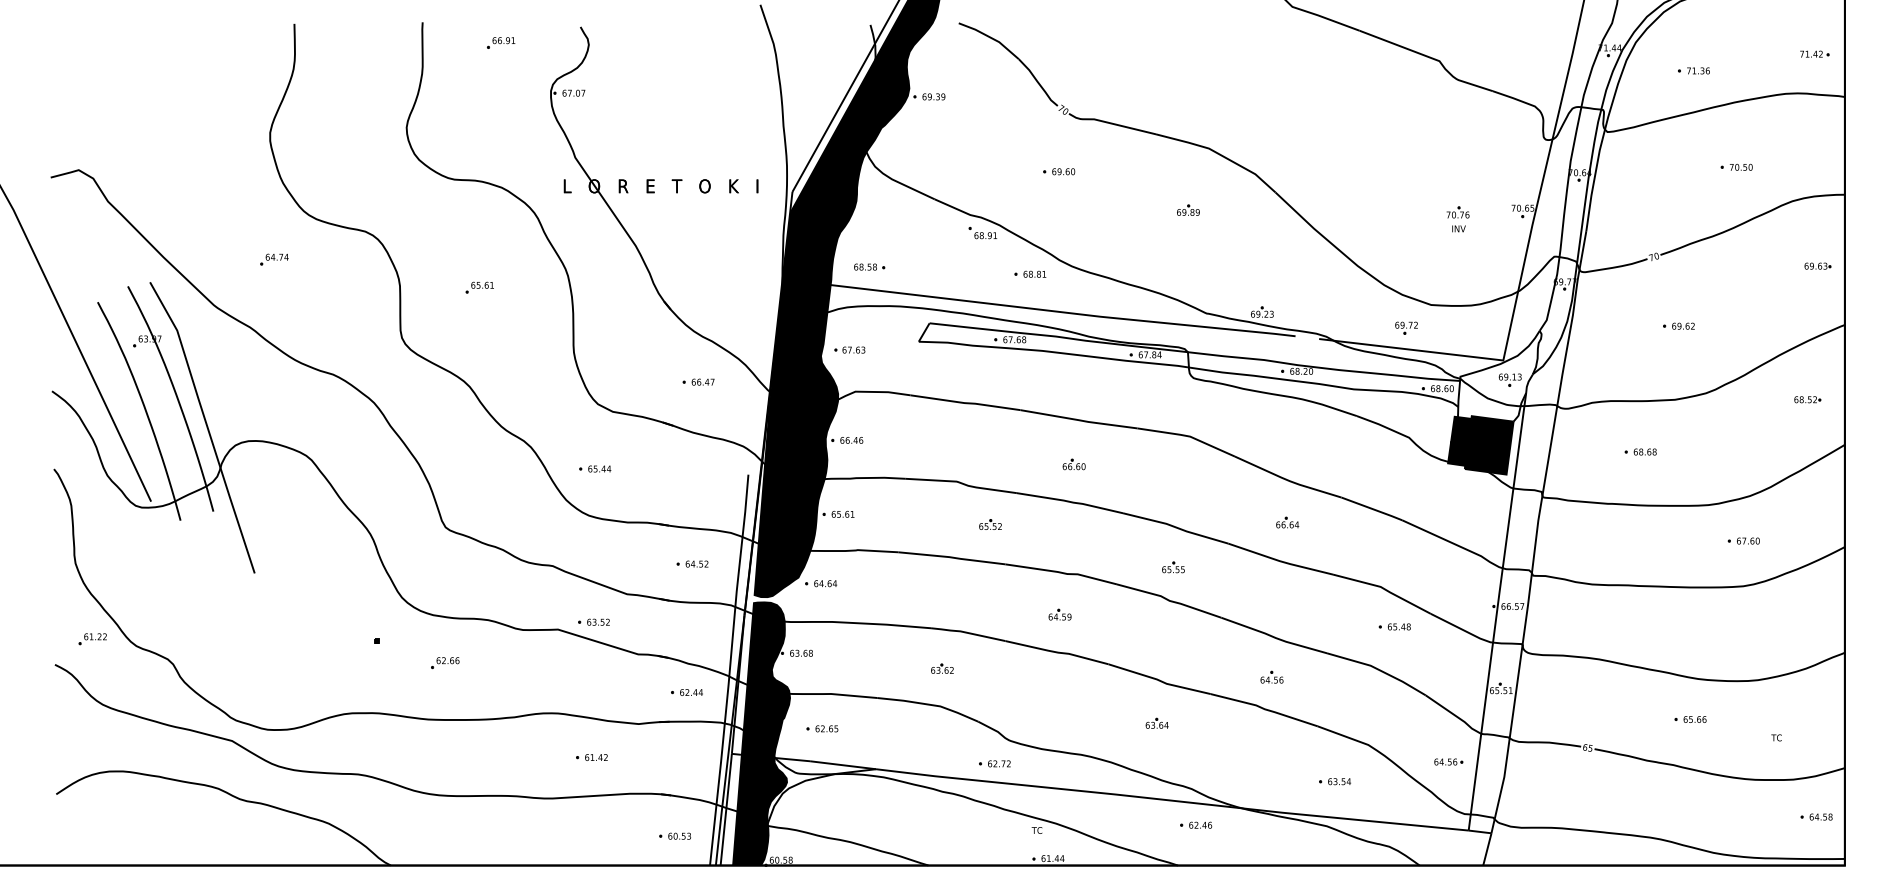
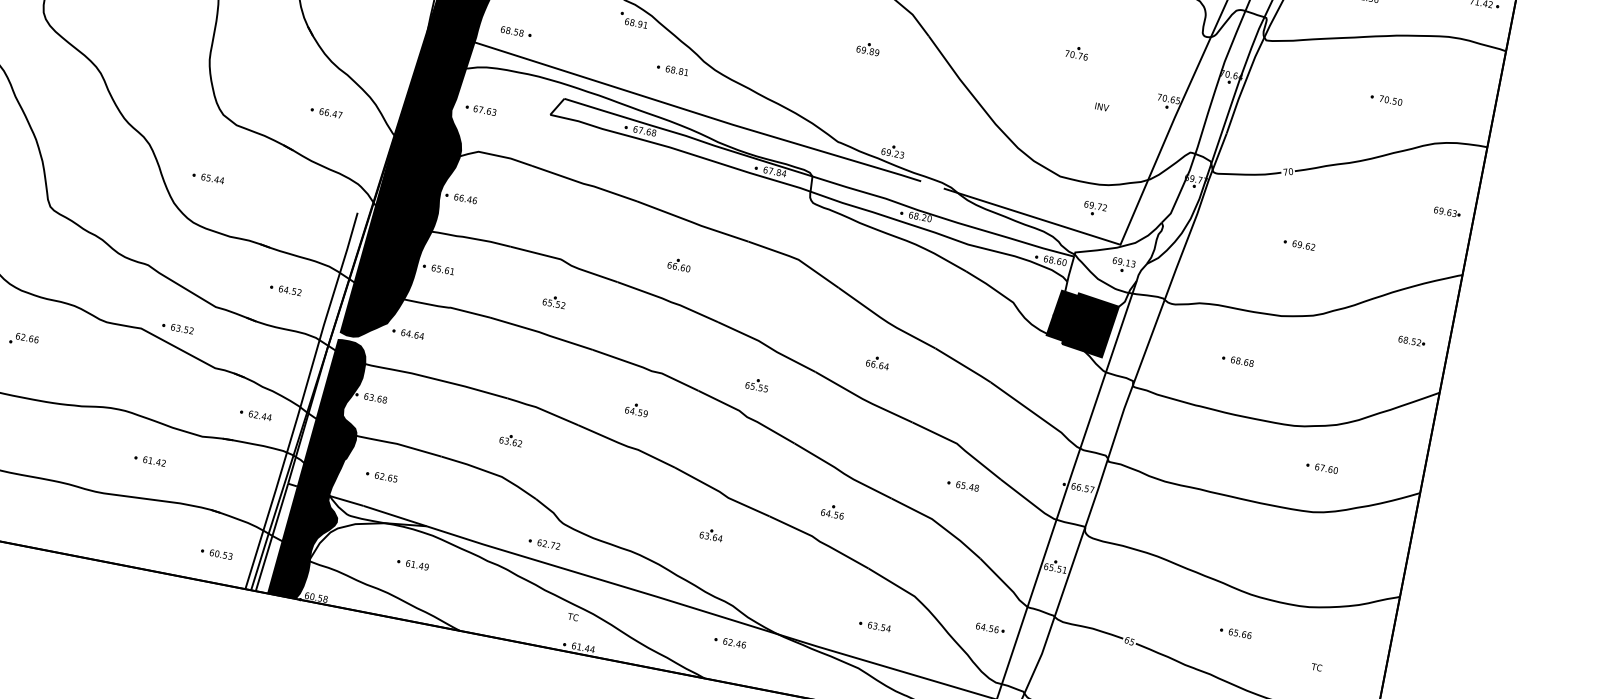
part: (1188, 209) -> (868, 48), moved
part: (1457, 212) -> (1076, 52), moved
part: (1406, 327) -> (1095, 208), moved
part: (990, 524) -> (554, 301), moved
part: (869, 808) -> (412, 563), added

